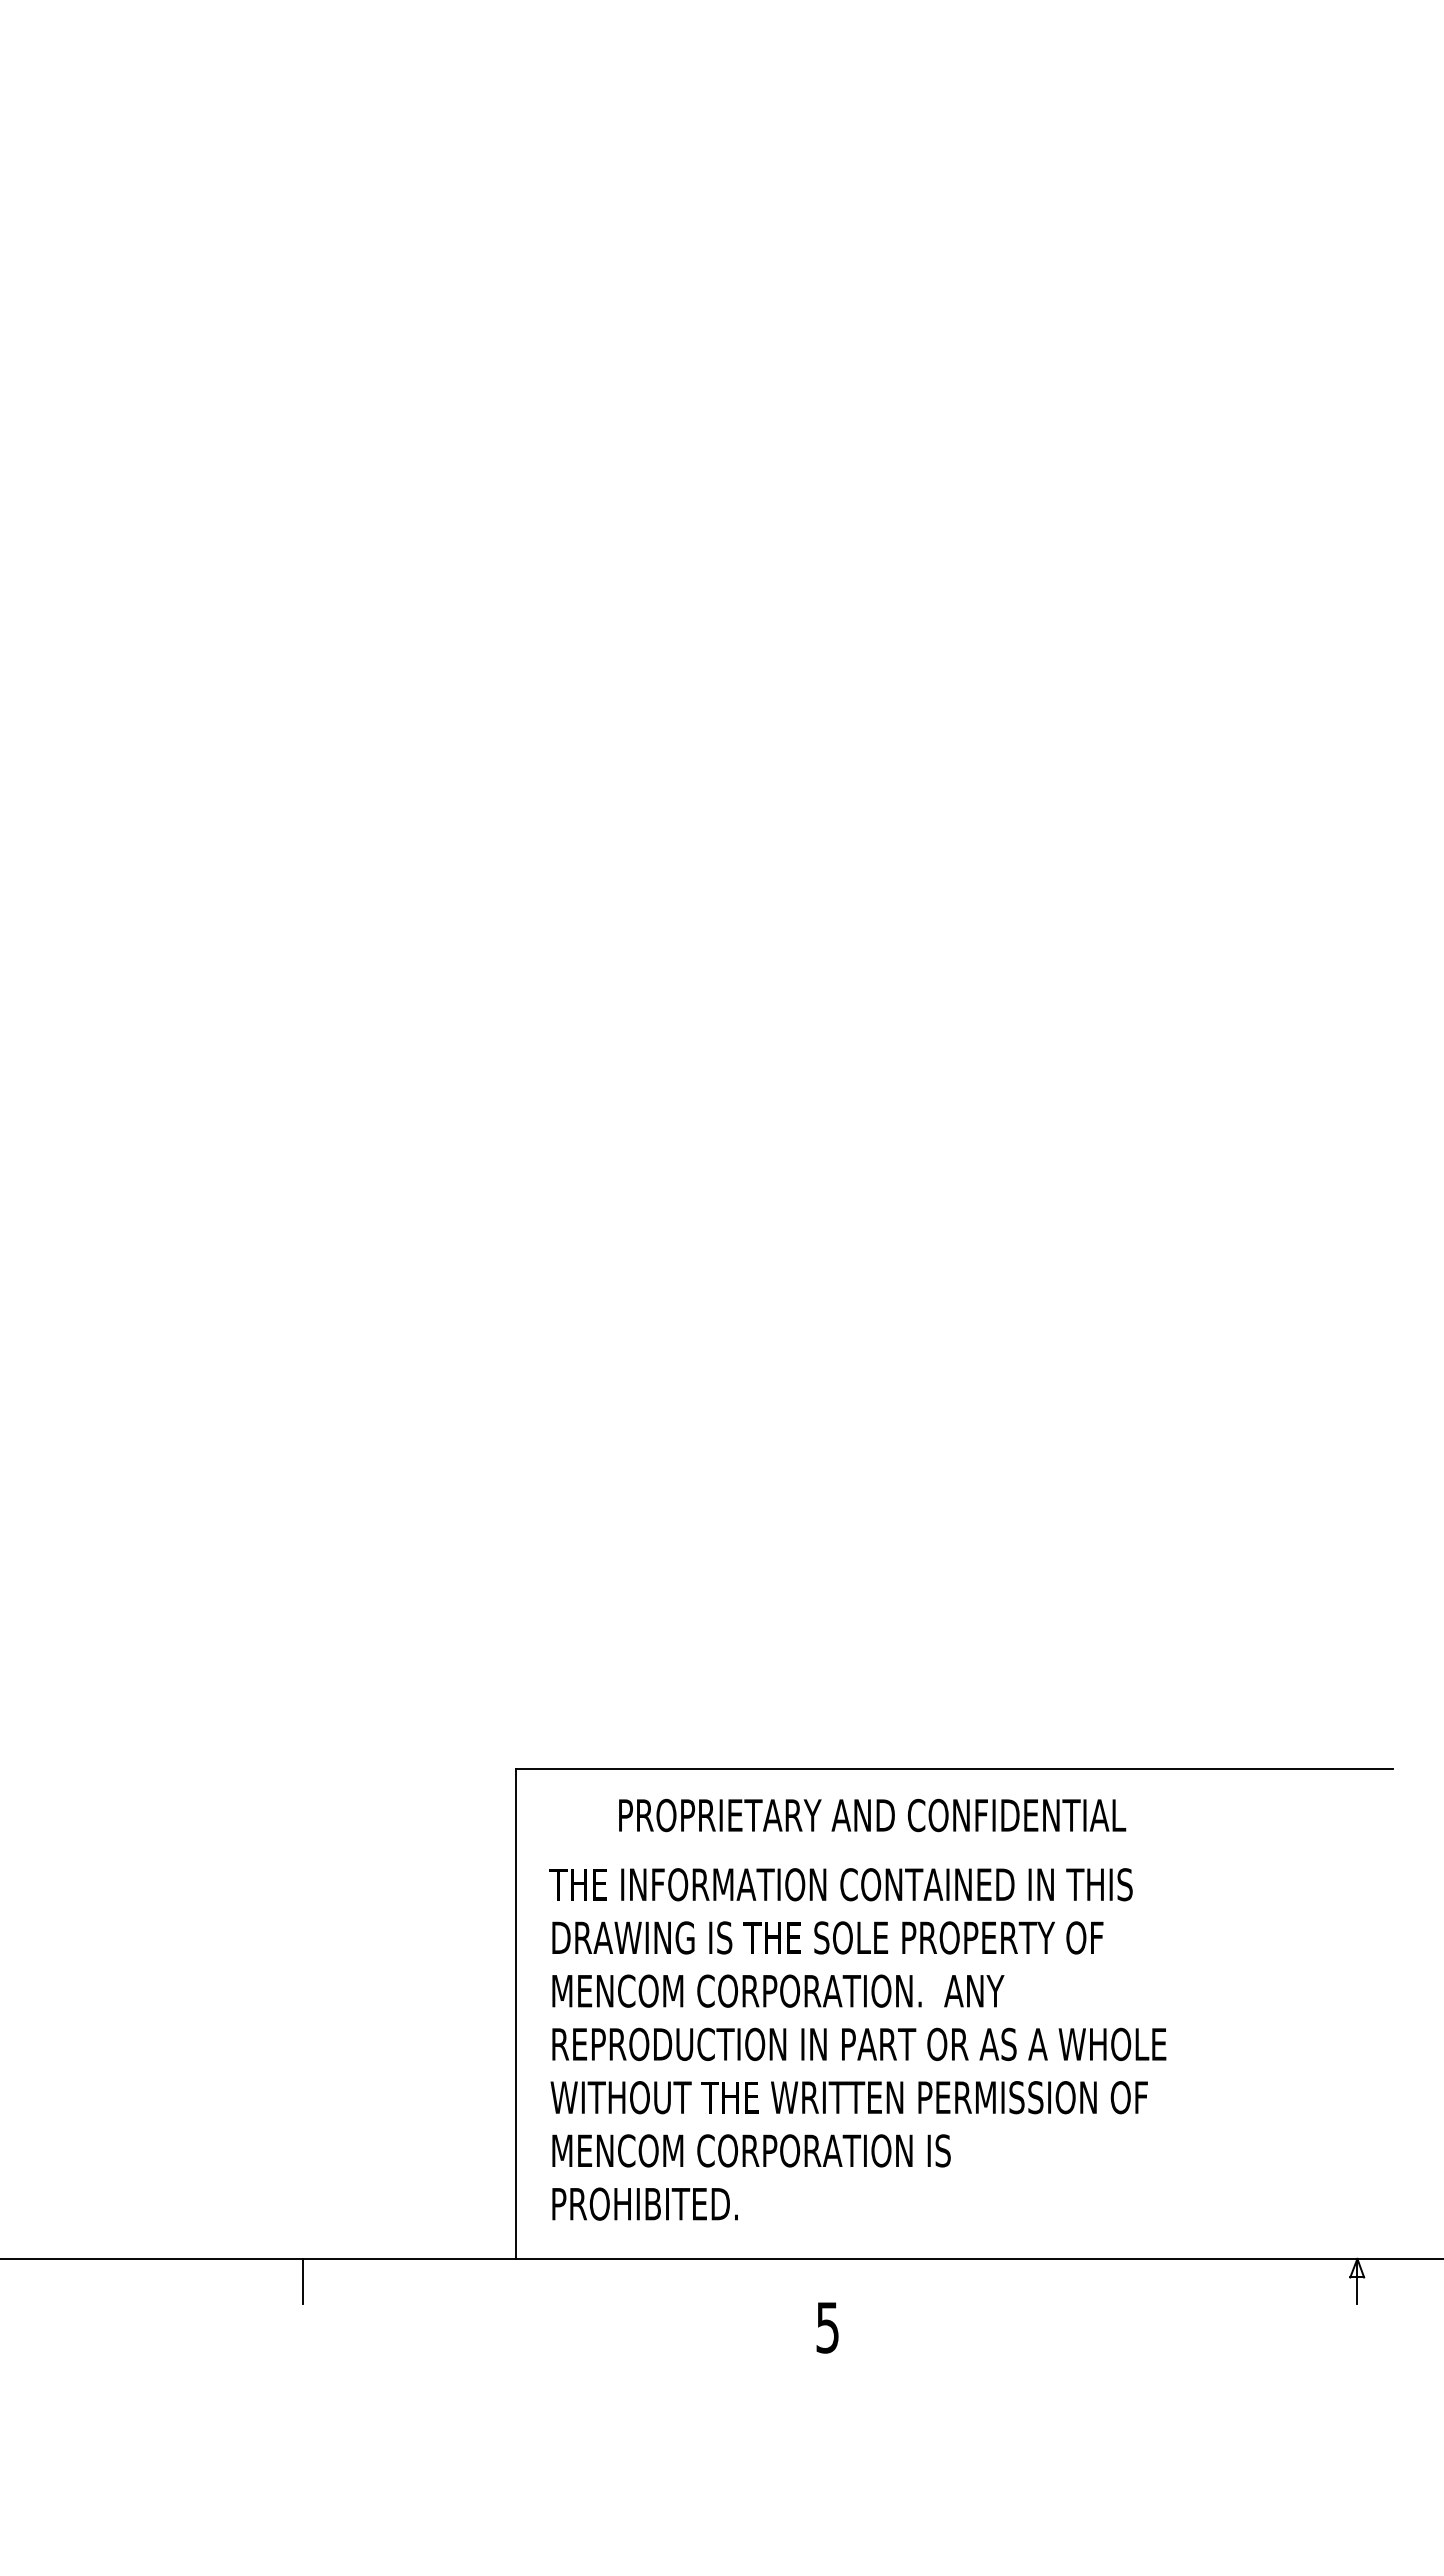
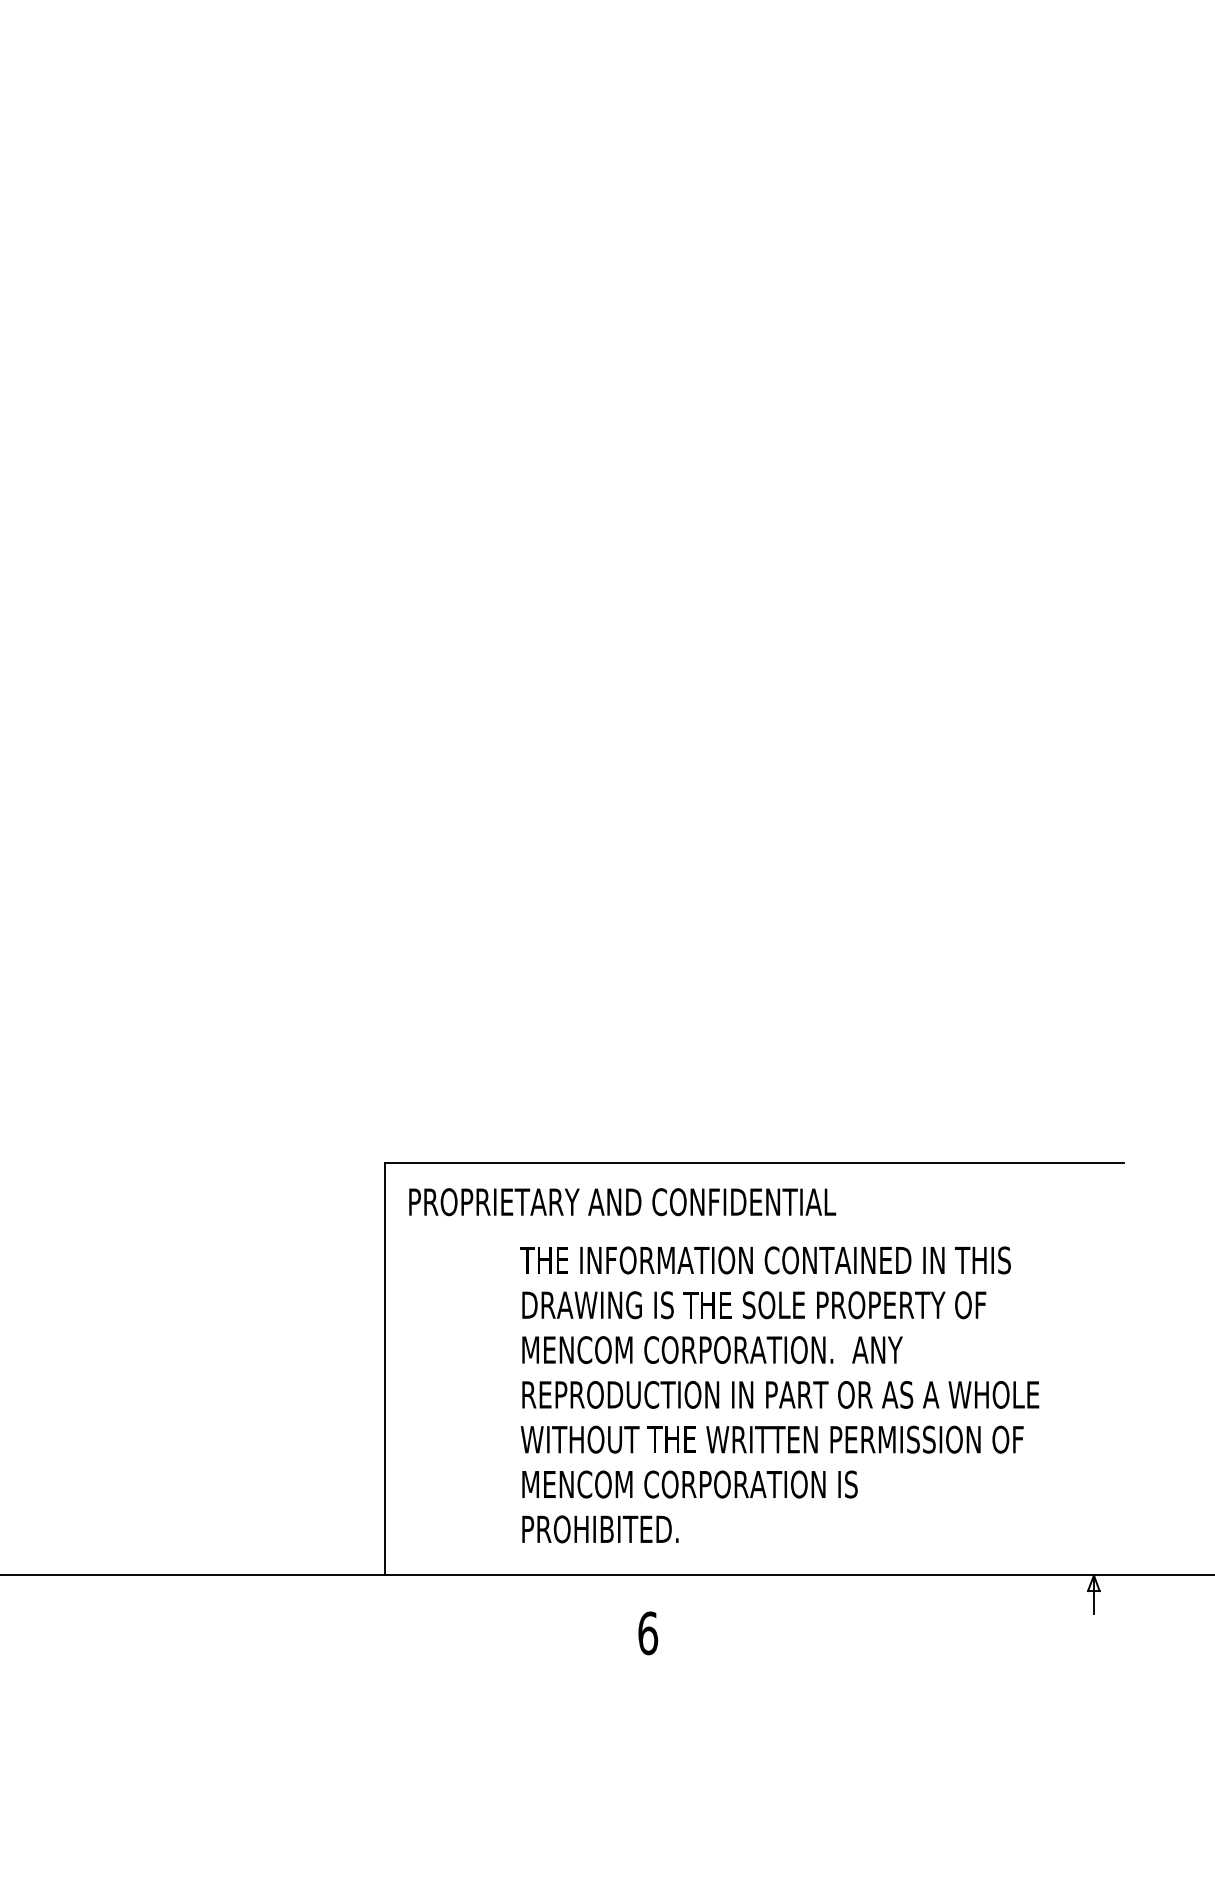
text: (872, 1815) -> (622, 1202), moved
text: (857, 2044) -> (779, 1394), moved
line: (302, 2281) -> (205, 1594), removed
text: (827, 2327) -> (647, 1633), 5 -> 6

